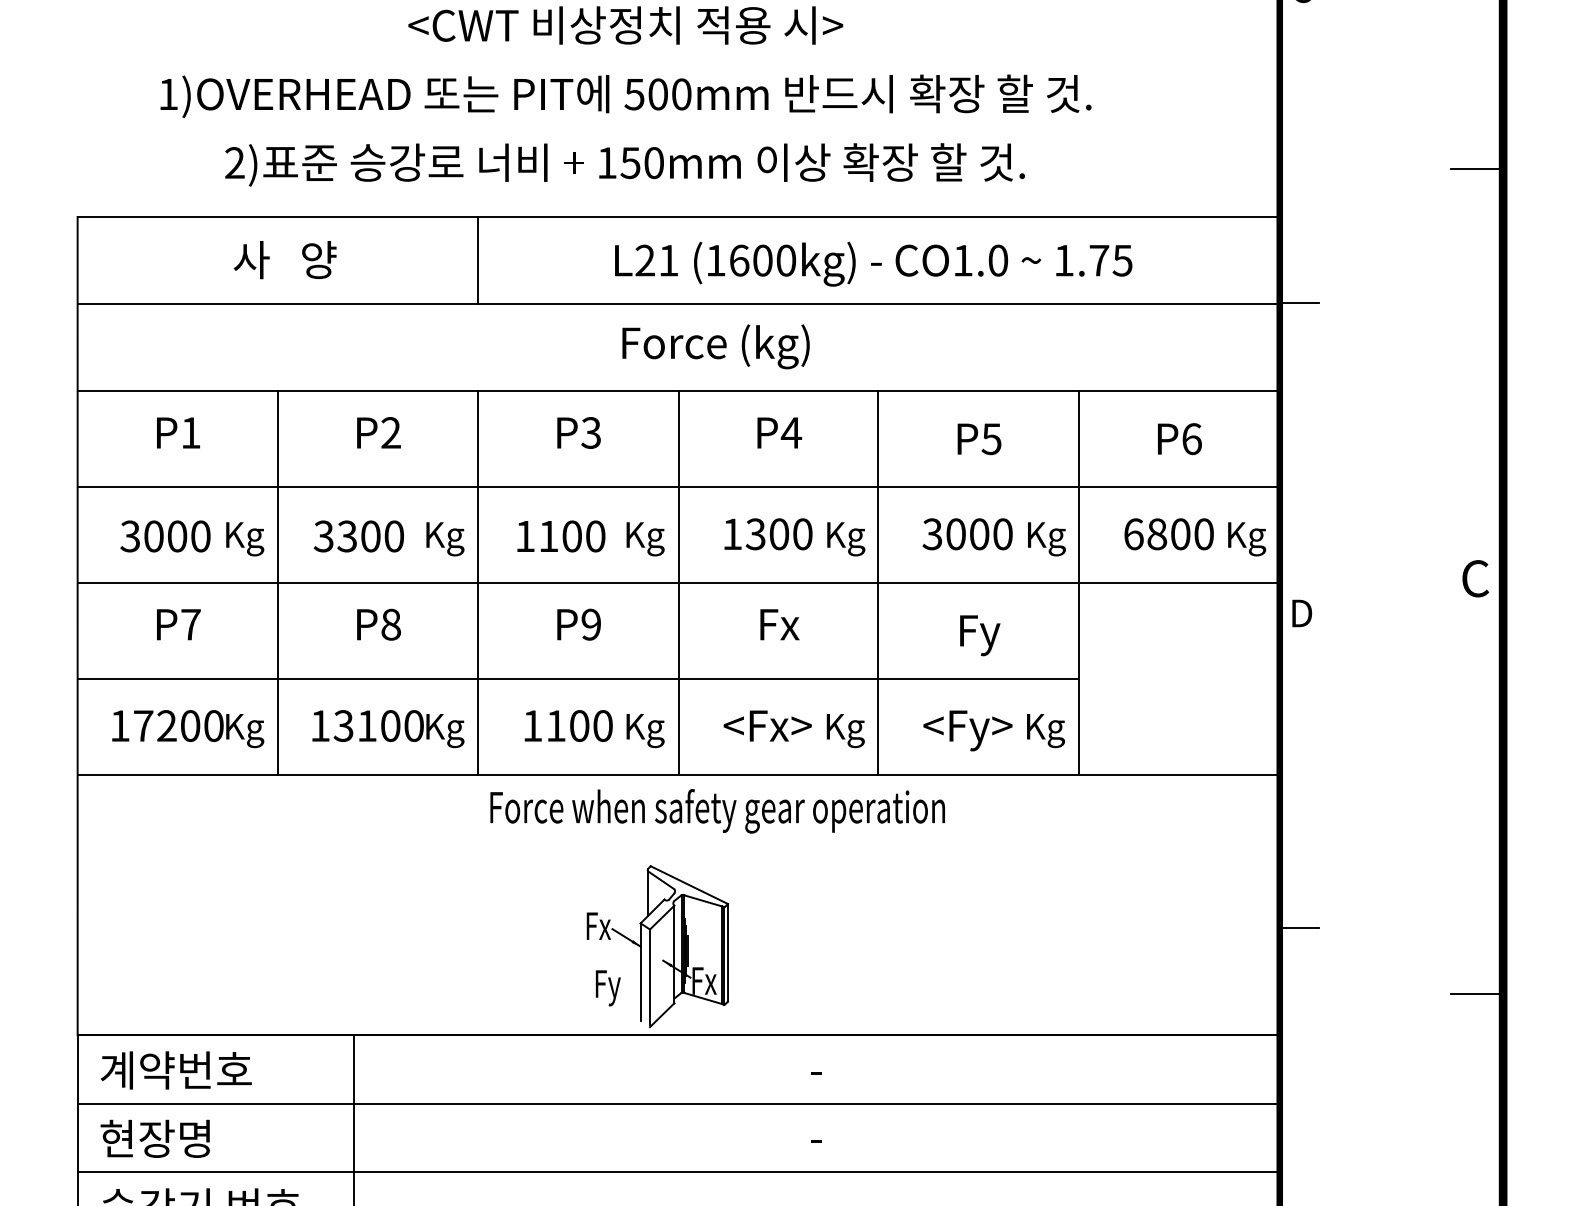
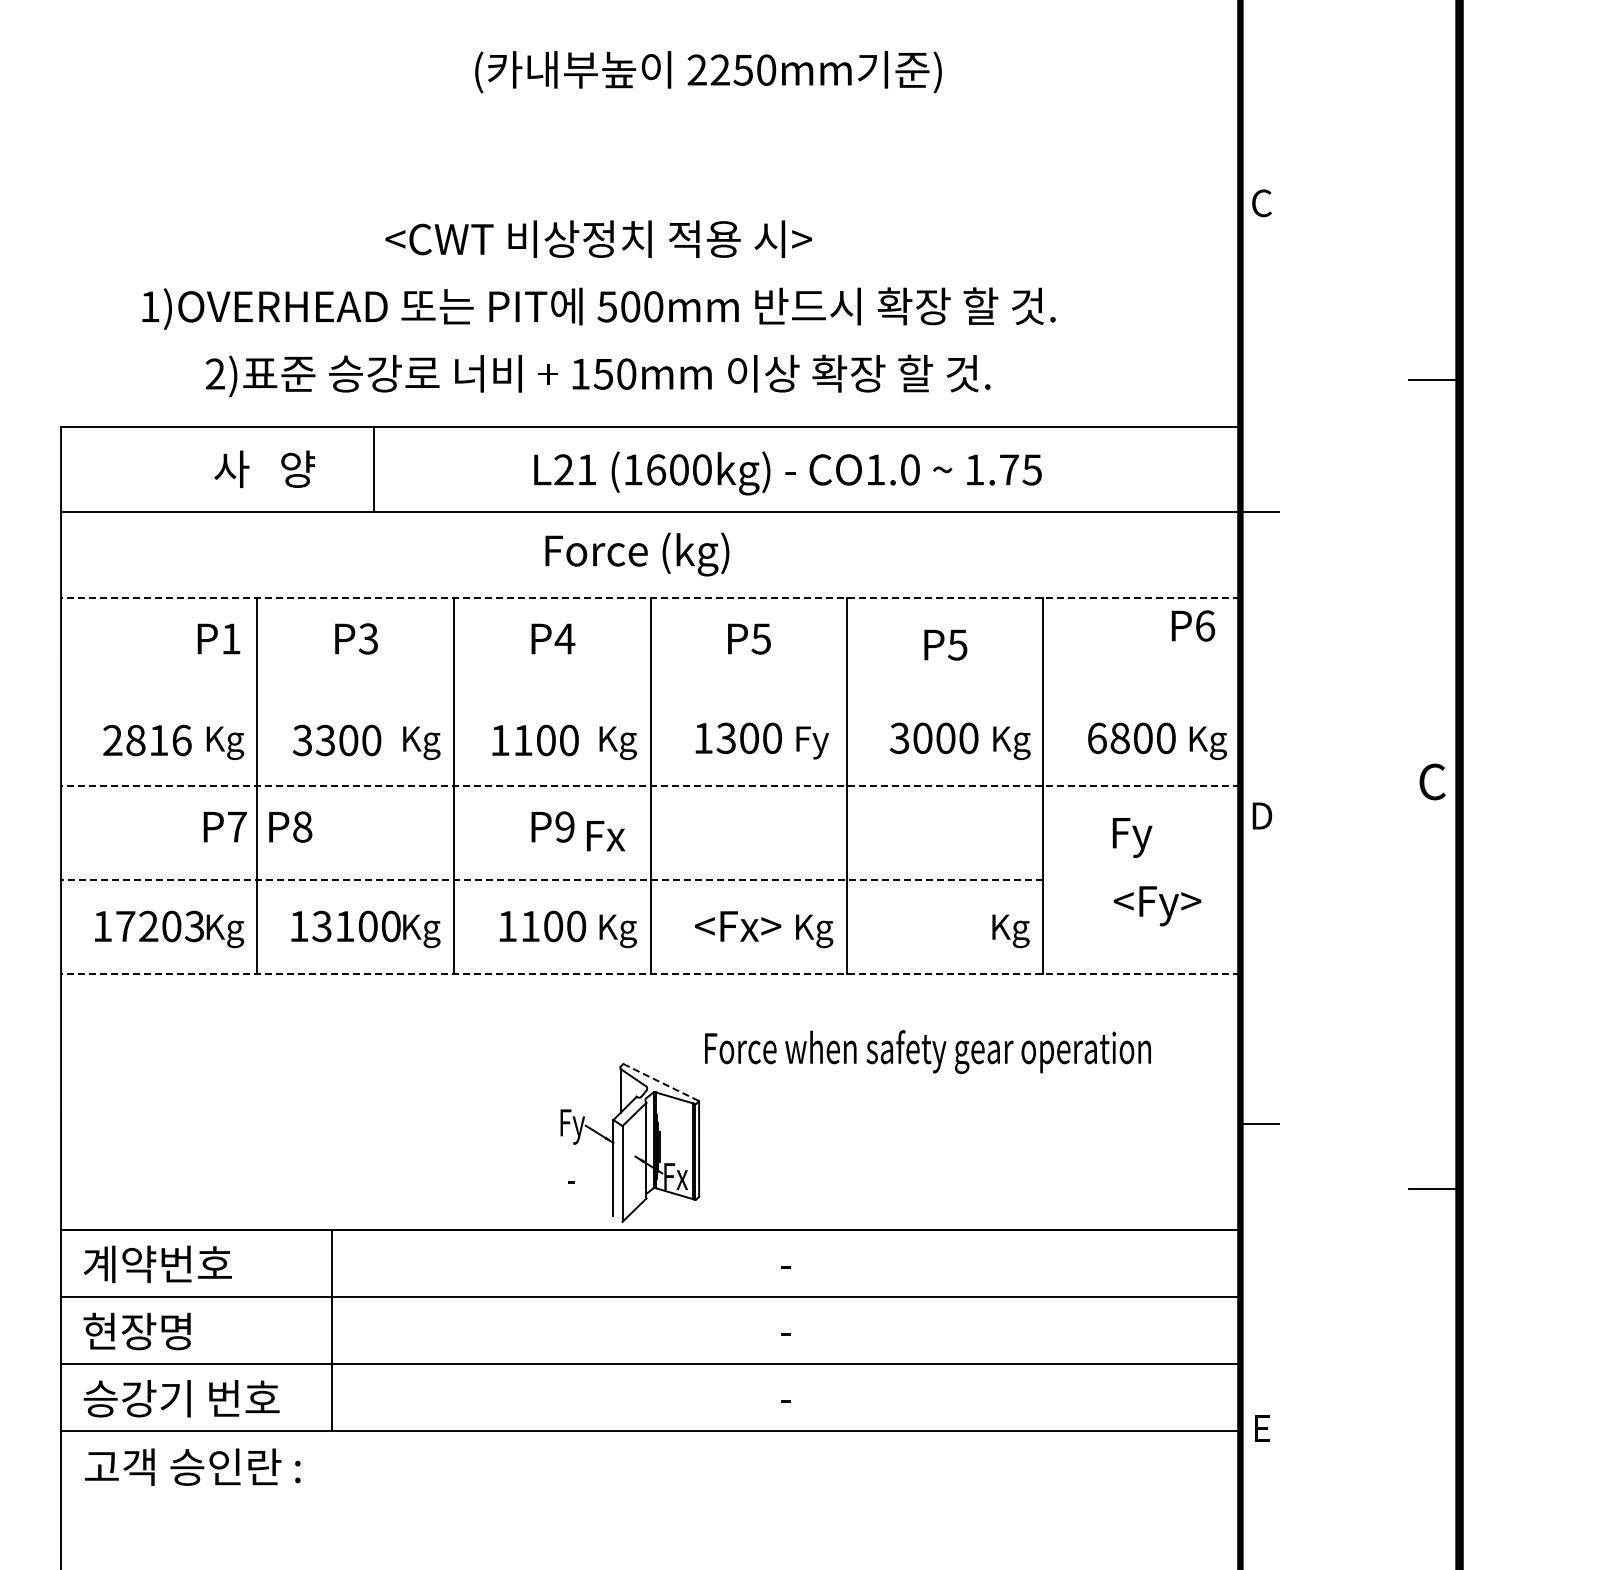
line: (477, 260) -> (373, 469), moved
text: (873, 264) -> (787, 473), moved
text: (716, 346) -> (637, 554), moved
line: (678, 391) -> (650, 598), solid -> dashed
text: (177, 432) -> (218, 638), moved
text: (391, 432) -> (368, 638), P2 -> P3
text: (590, 432) -> (564, 638), P3 -> P4
text: (791, 432) -> (761, 638), P4 -> P5
text: (1179, 438) -> (1193, 625), moved
line: (678, 487) -> (650, 692), removed
text: (165, 536) -> (147, 740), 3000 -> 2816
text: (847, 539) -> (816, 743), Kg -> Fy
line: (678, 583) -> (650, 786), solid -> dashed
text: (378, 624) -> (290, 826), moved
text: (177, 625) -> (224, 827), moved
text: (780, 625) -> (606, 836), moved
text: (980, 635) -> (1132, 837), moved
line: (577, 679) -> (551, 880), solid -> dashed
text: (213, 726) -> (194, 926), 17200 -> 17203
text: (967, 731) -> (1157, 906), moved
line: (678, 774) -> (650, 974), solid -> dashed
text: (717, 810) -> (927, 1051), moved
line: (689, 885) -> (661, 1082), solid -> dashed
text: (605, 933) -> (578, 1130), Fx -> Fy
text: (607, 988) -> (580, 1183), Fy -> -

